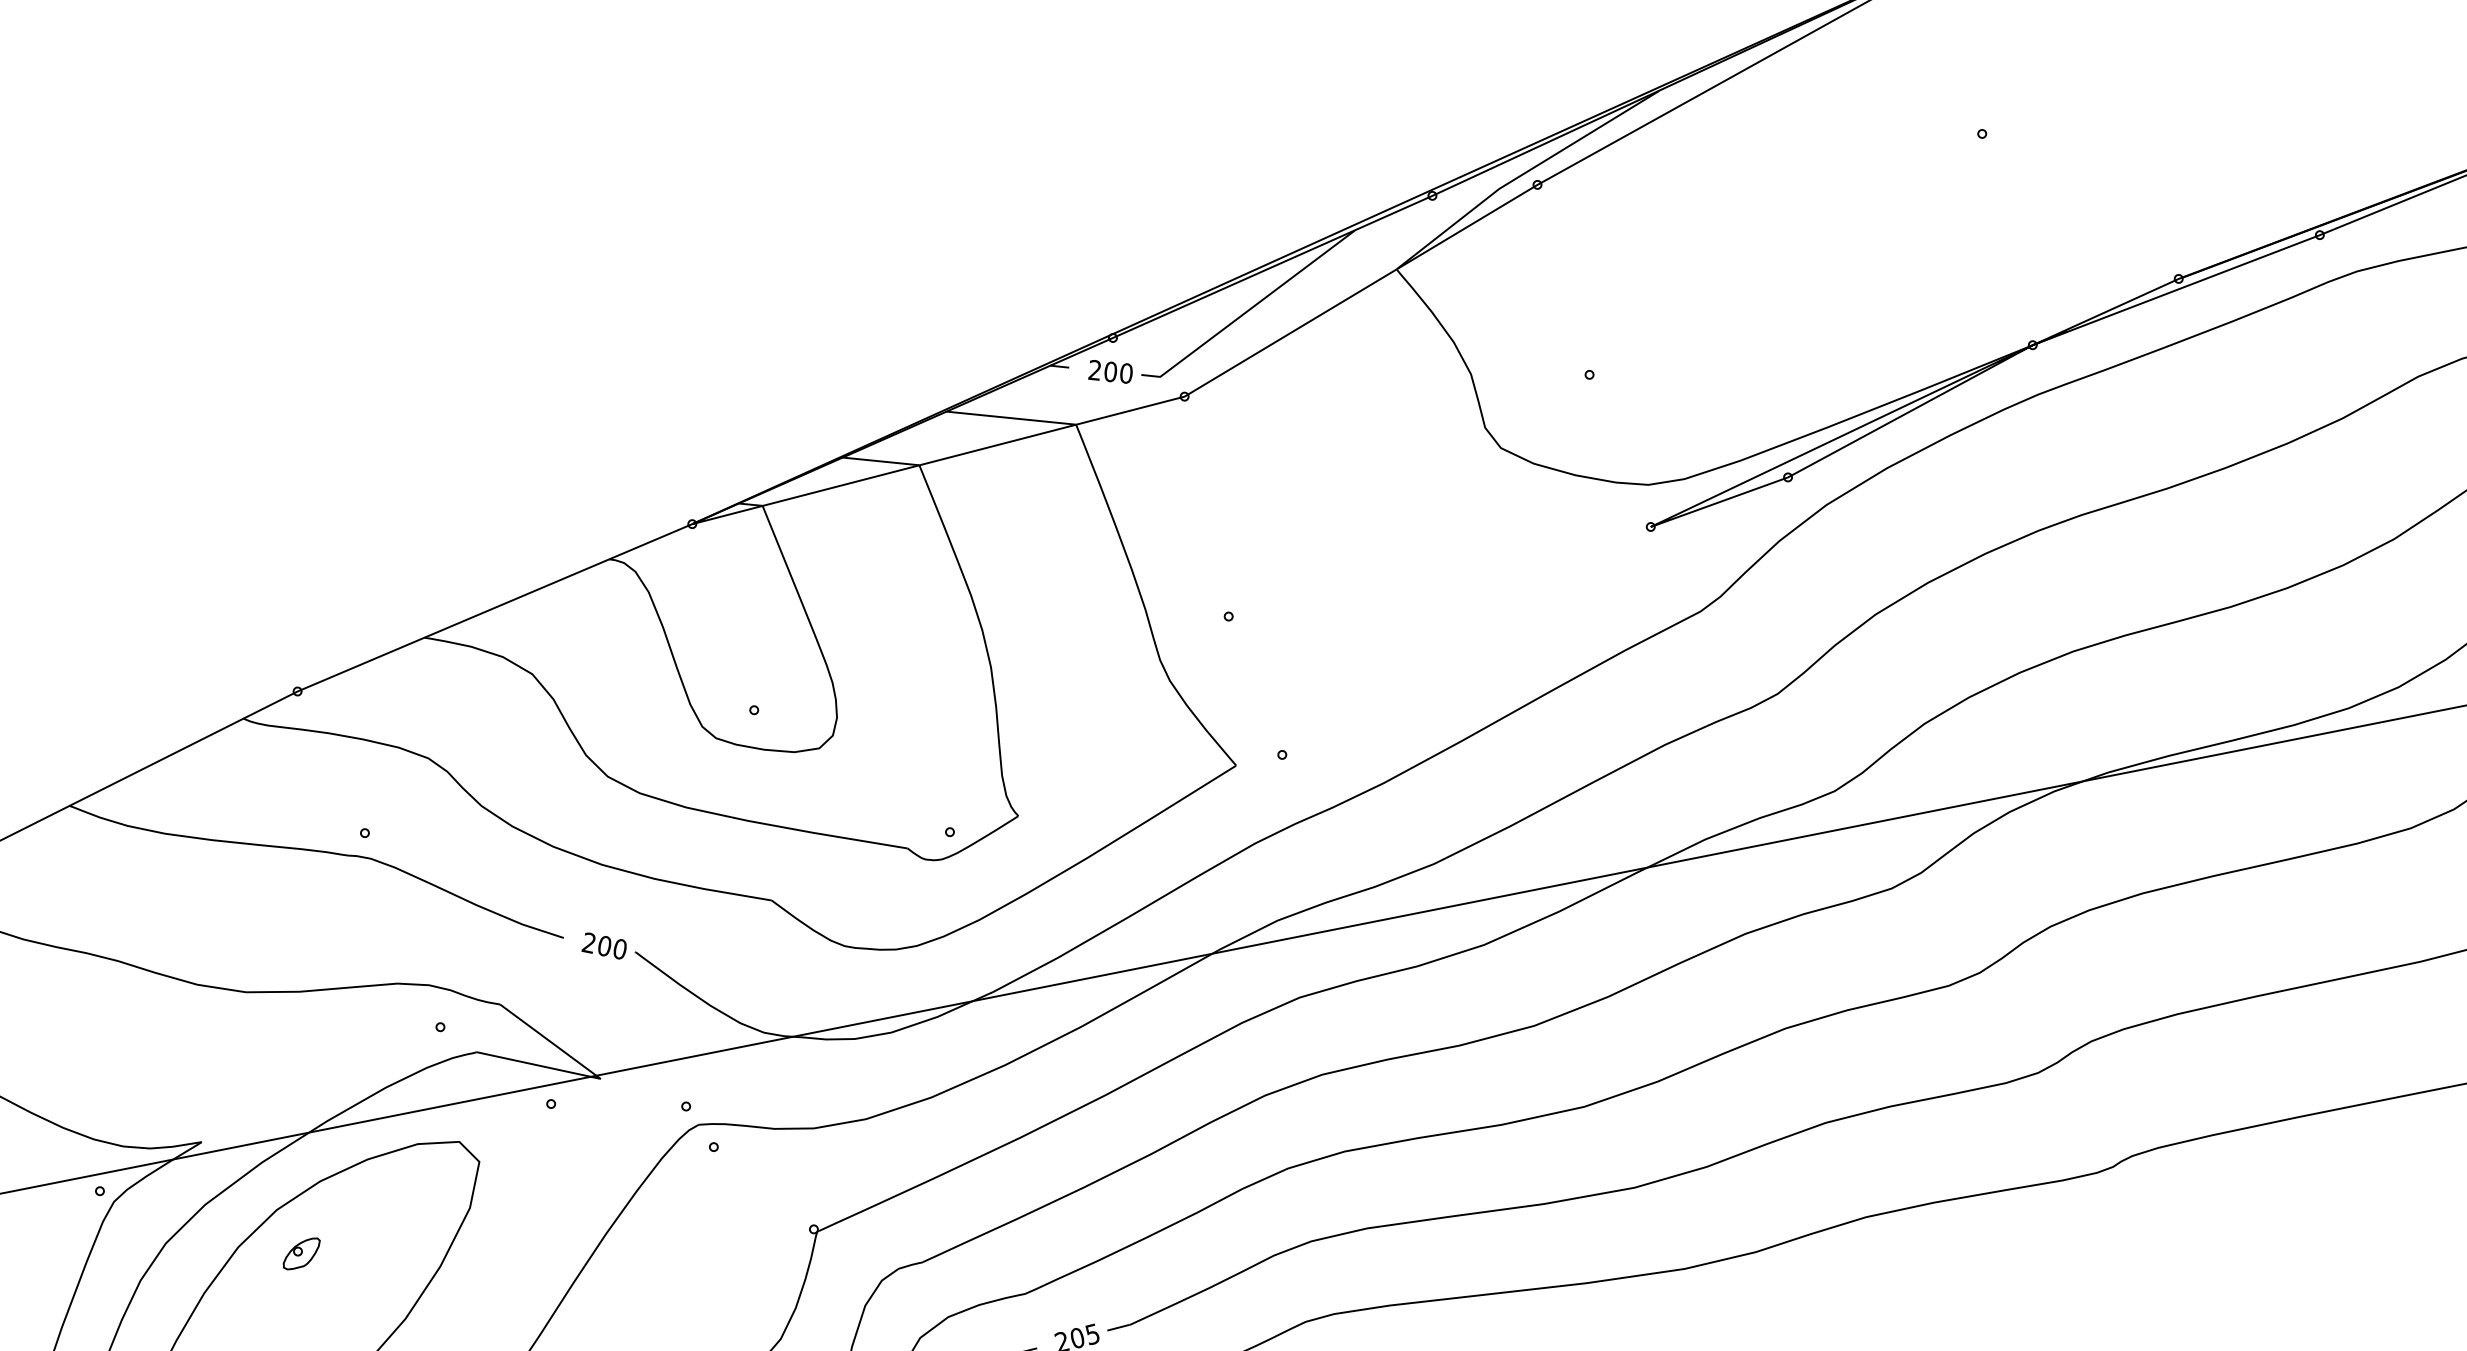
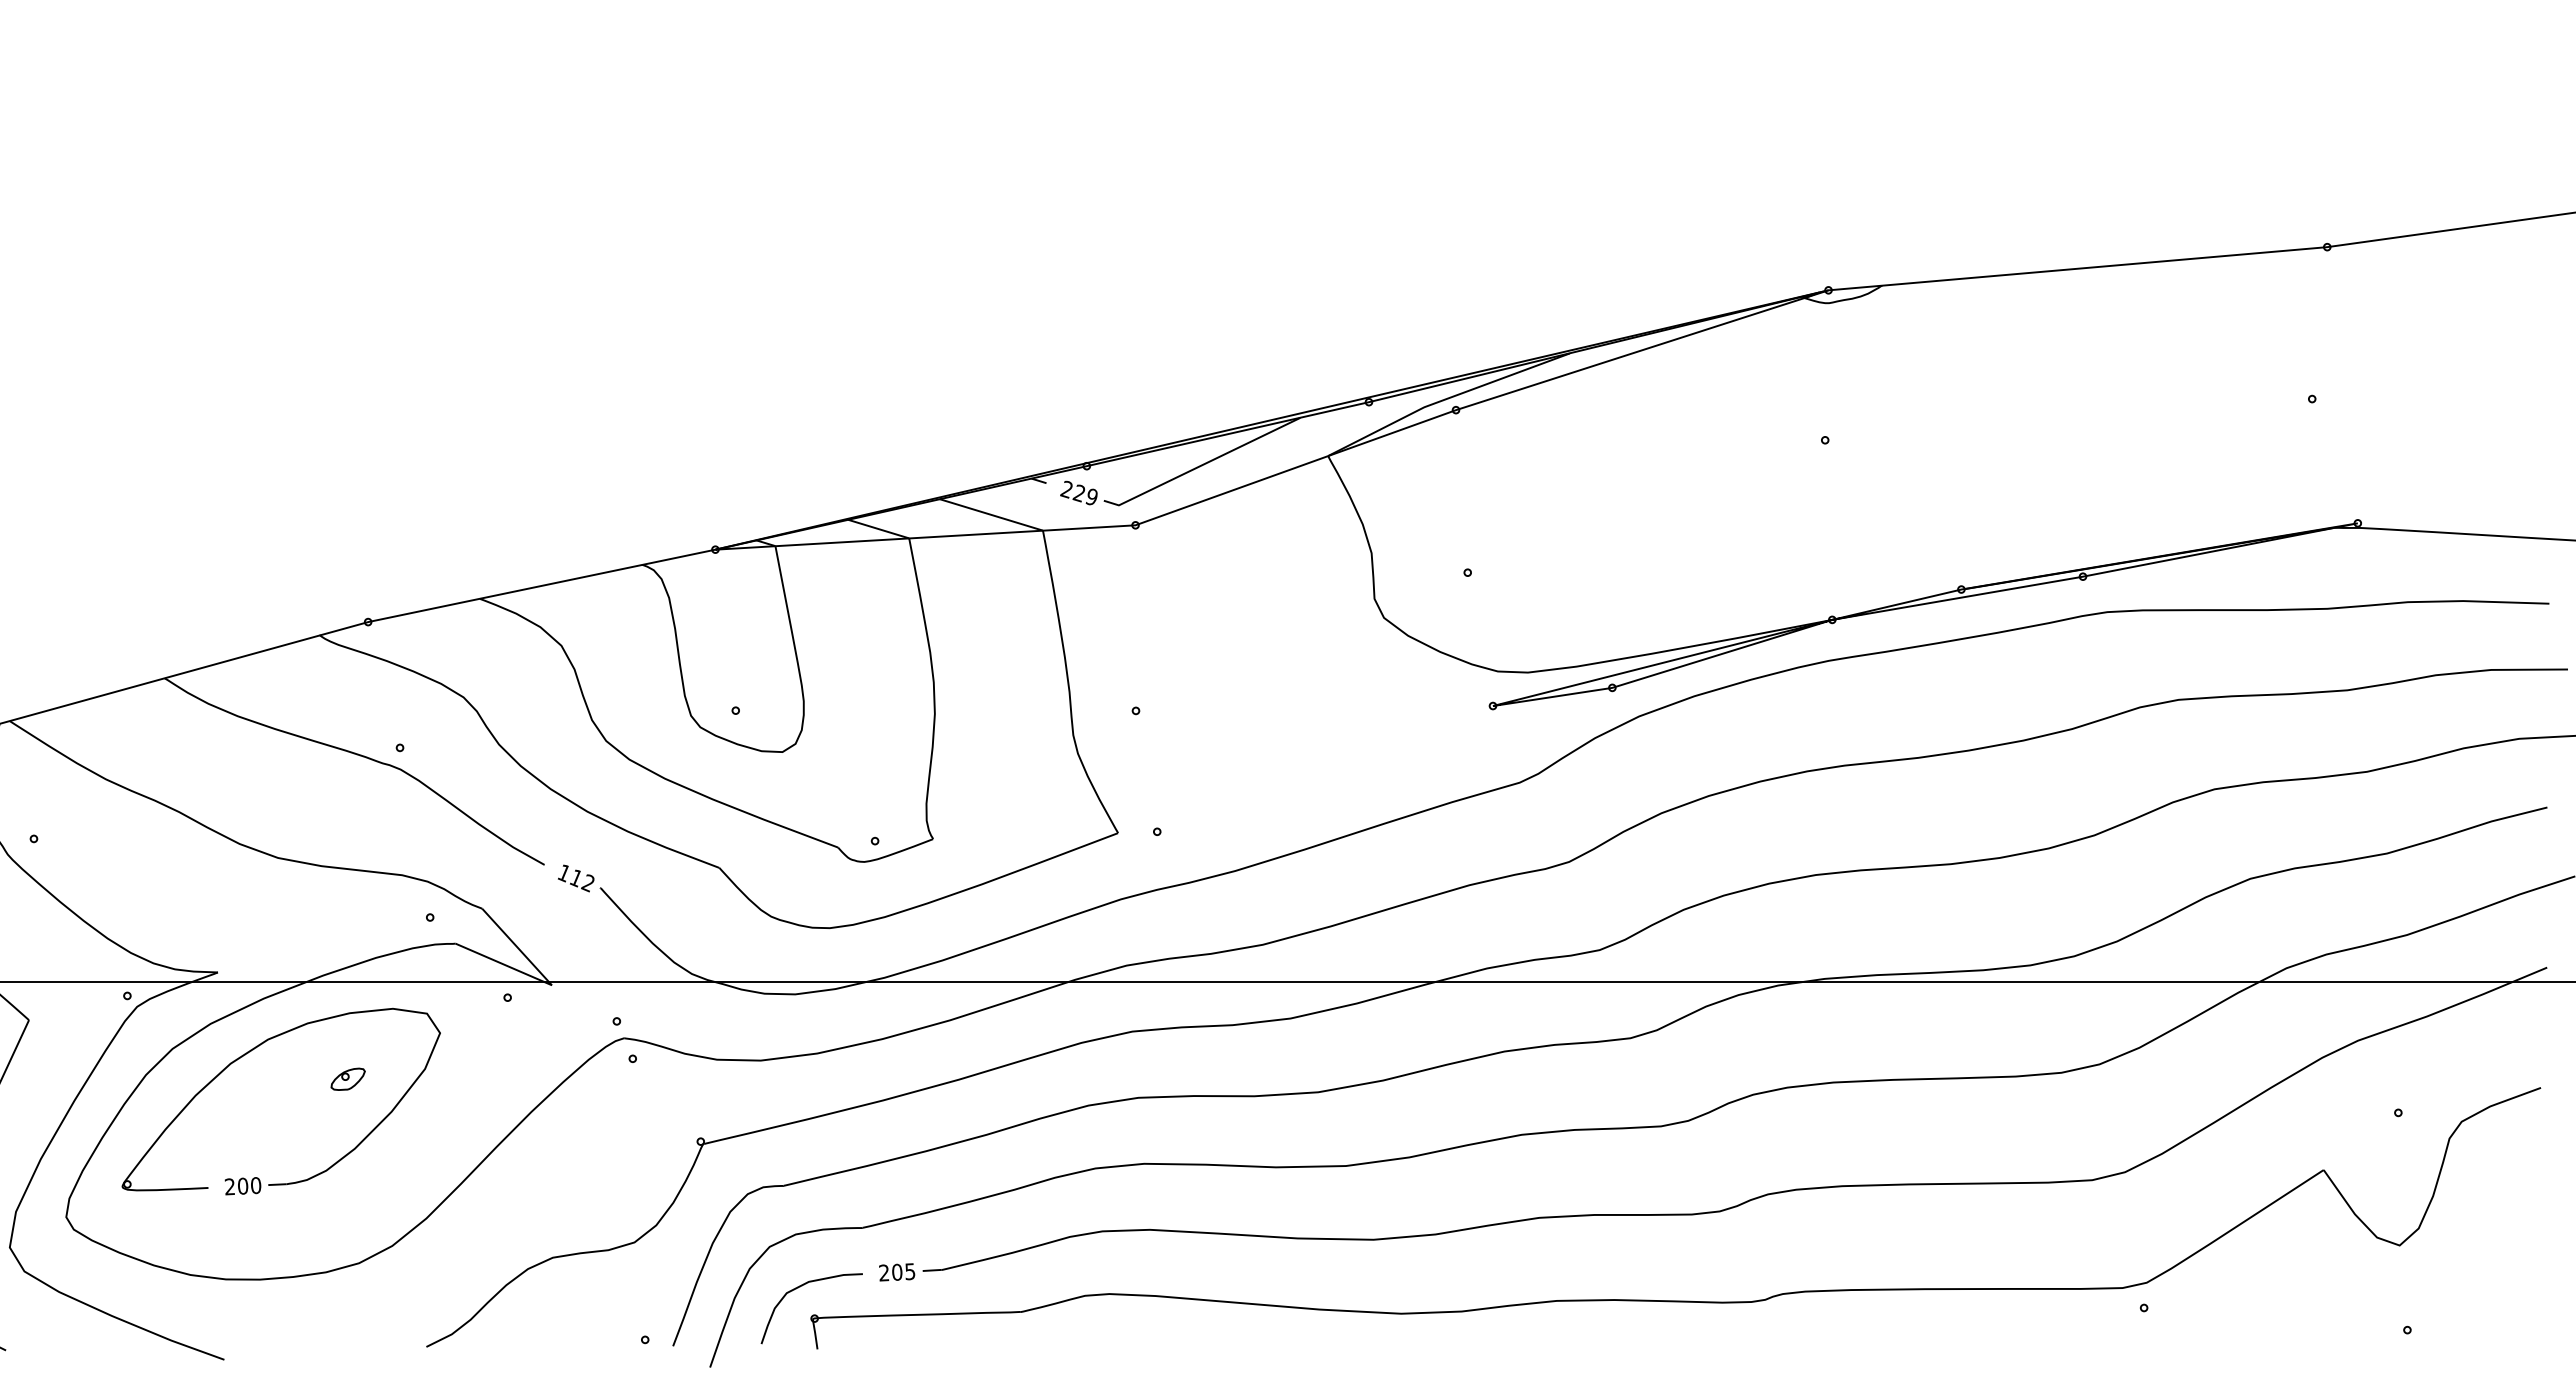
text: (1116, 372) -> (1084, 494), 200 -> 229
text: (603, 946) -> (575, 878), 200 -> 112
part: (300, 1253) -> (347, 1078), moved

